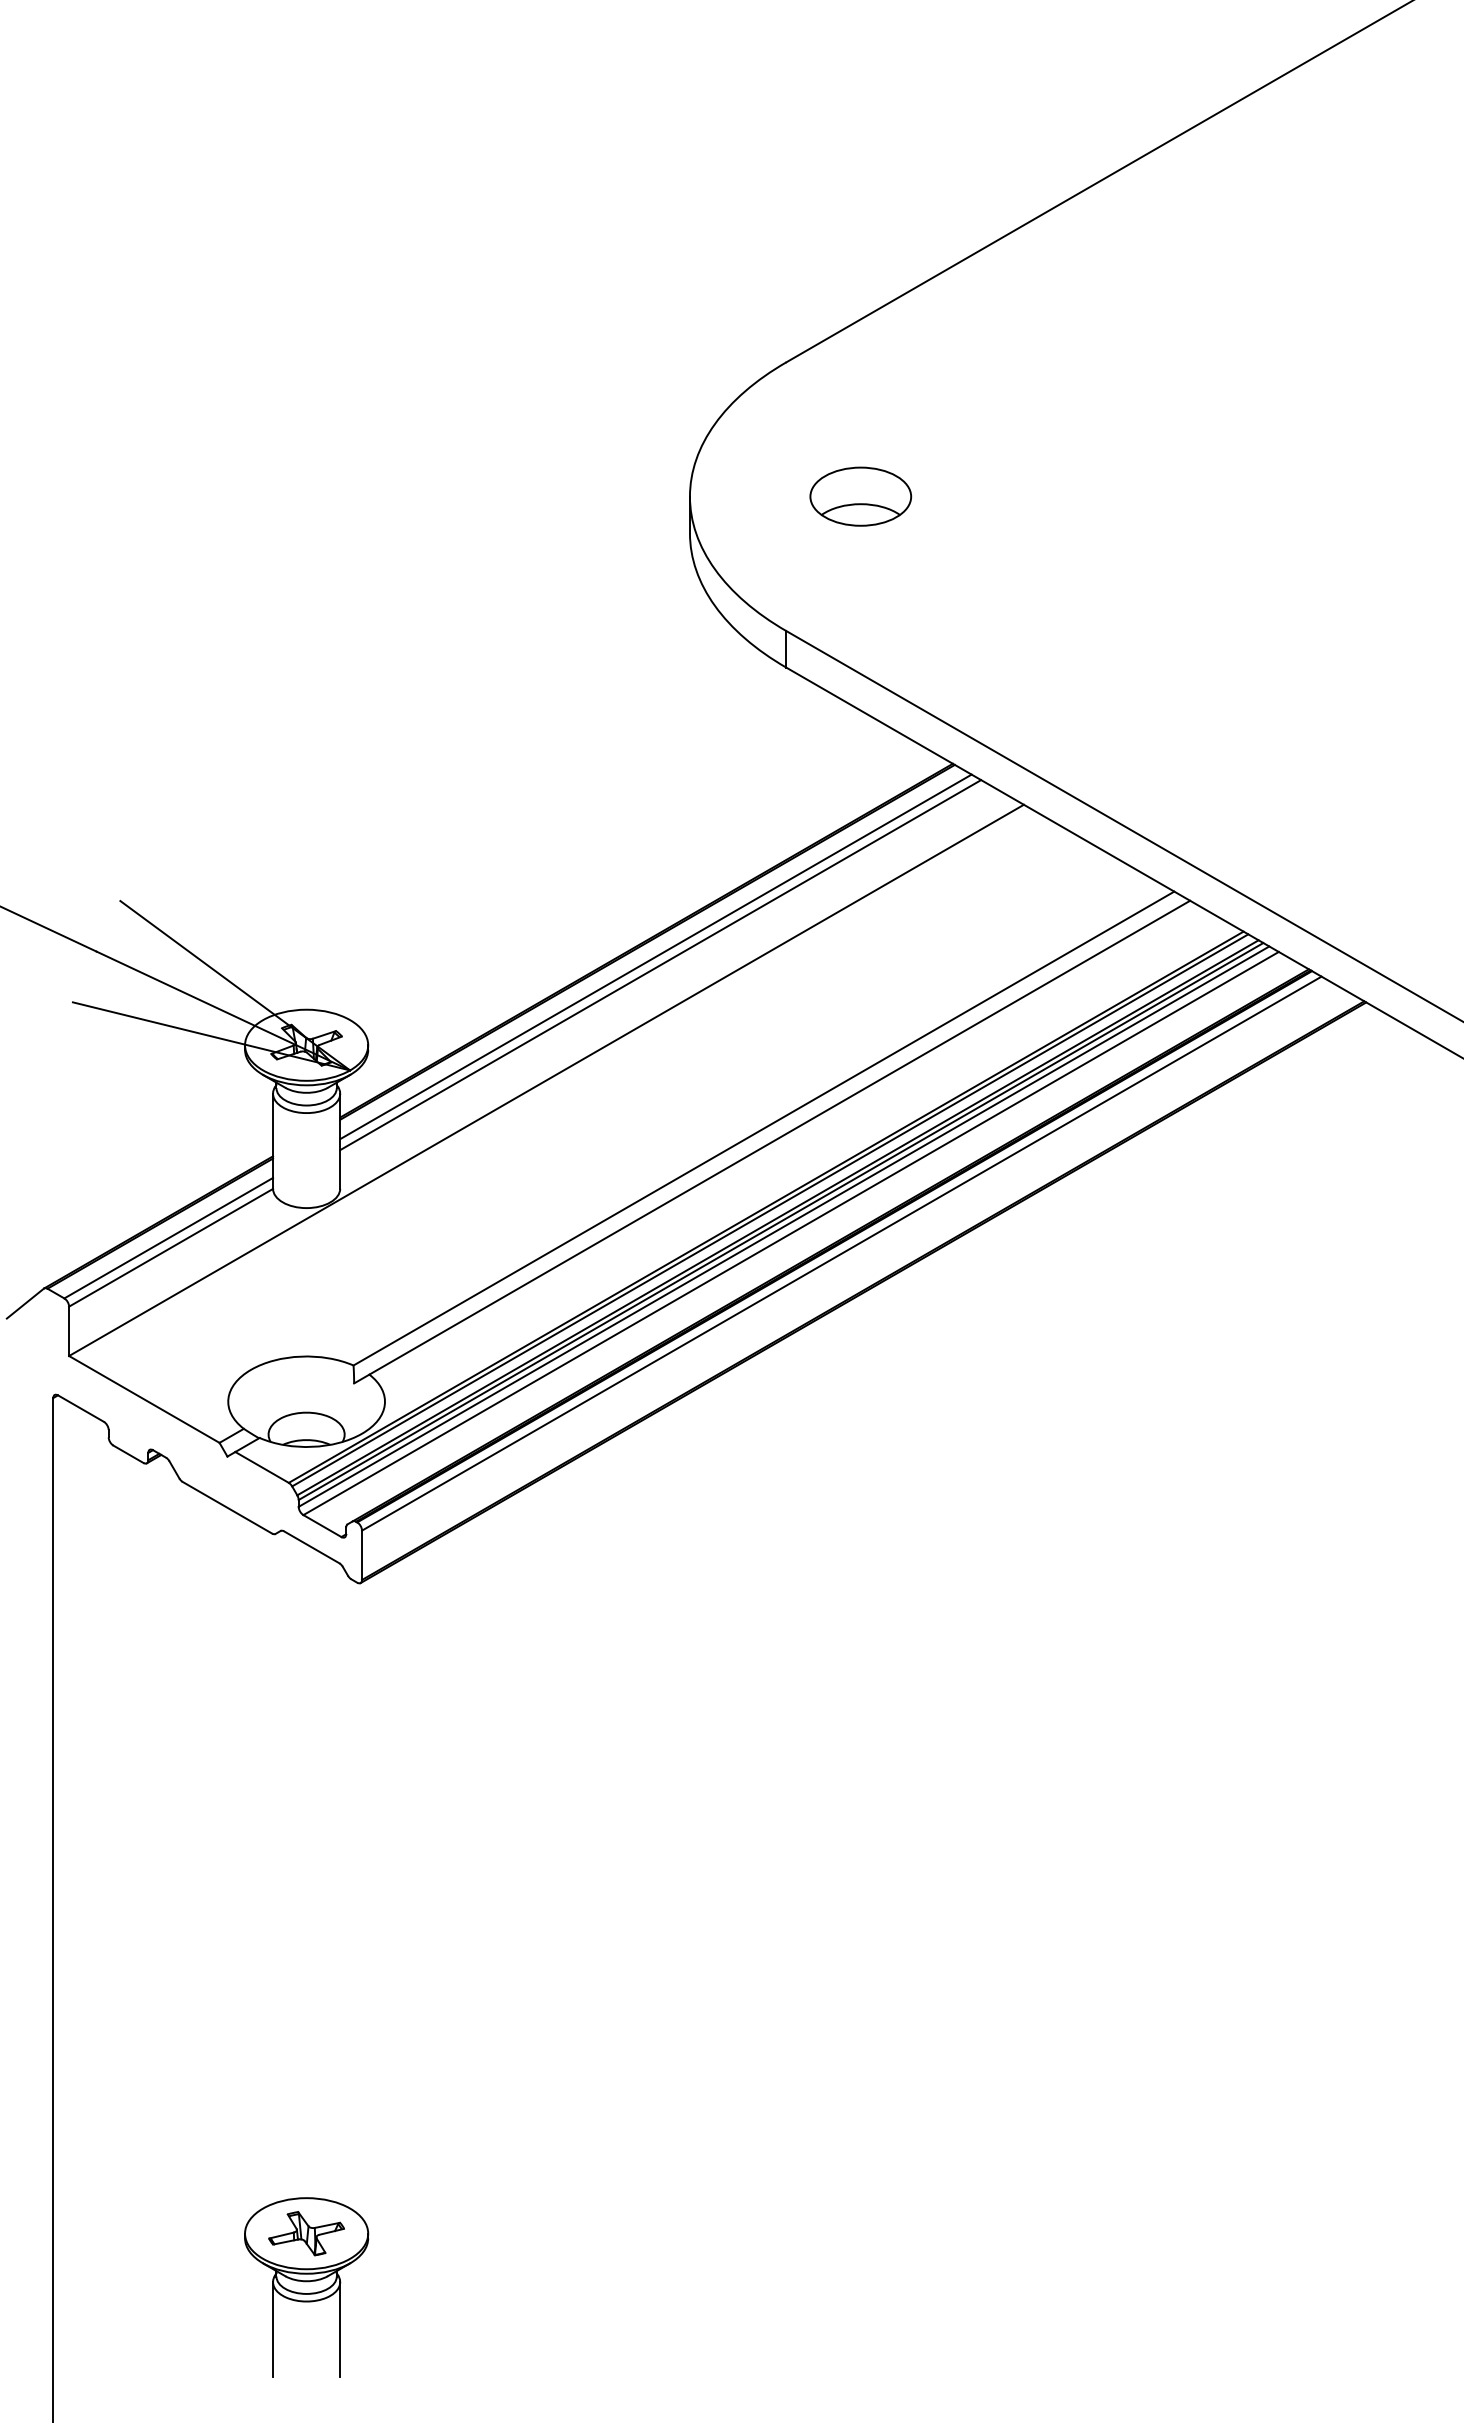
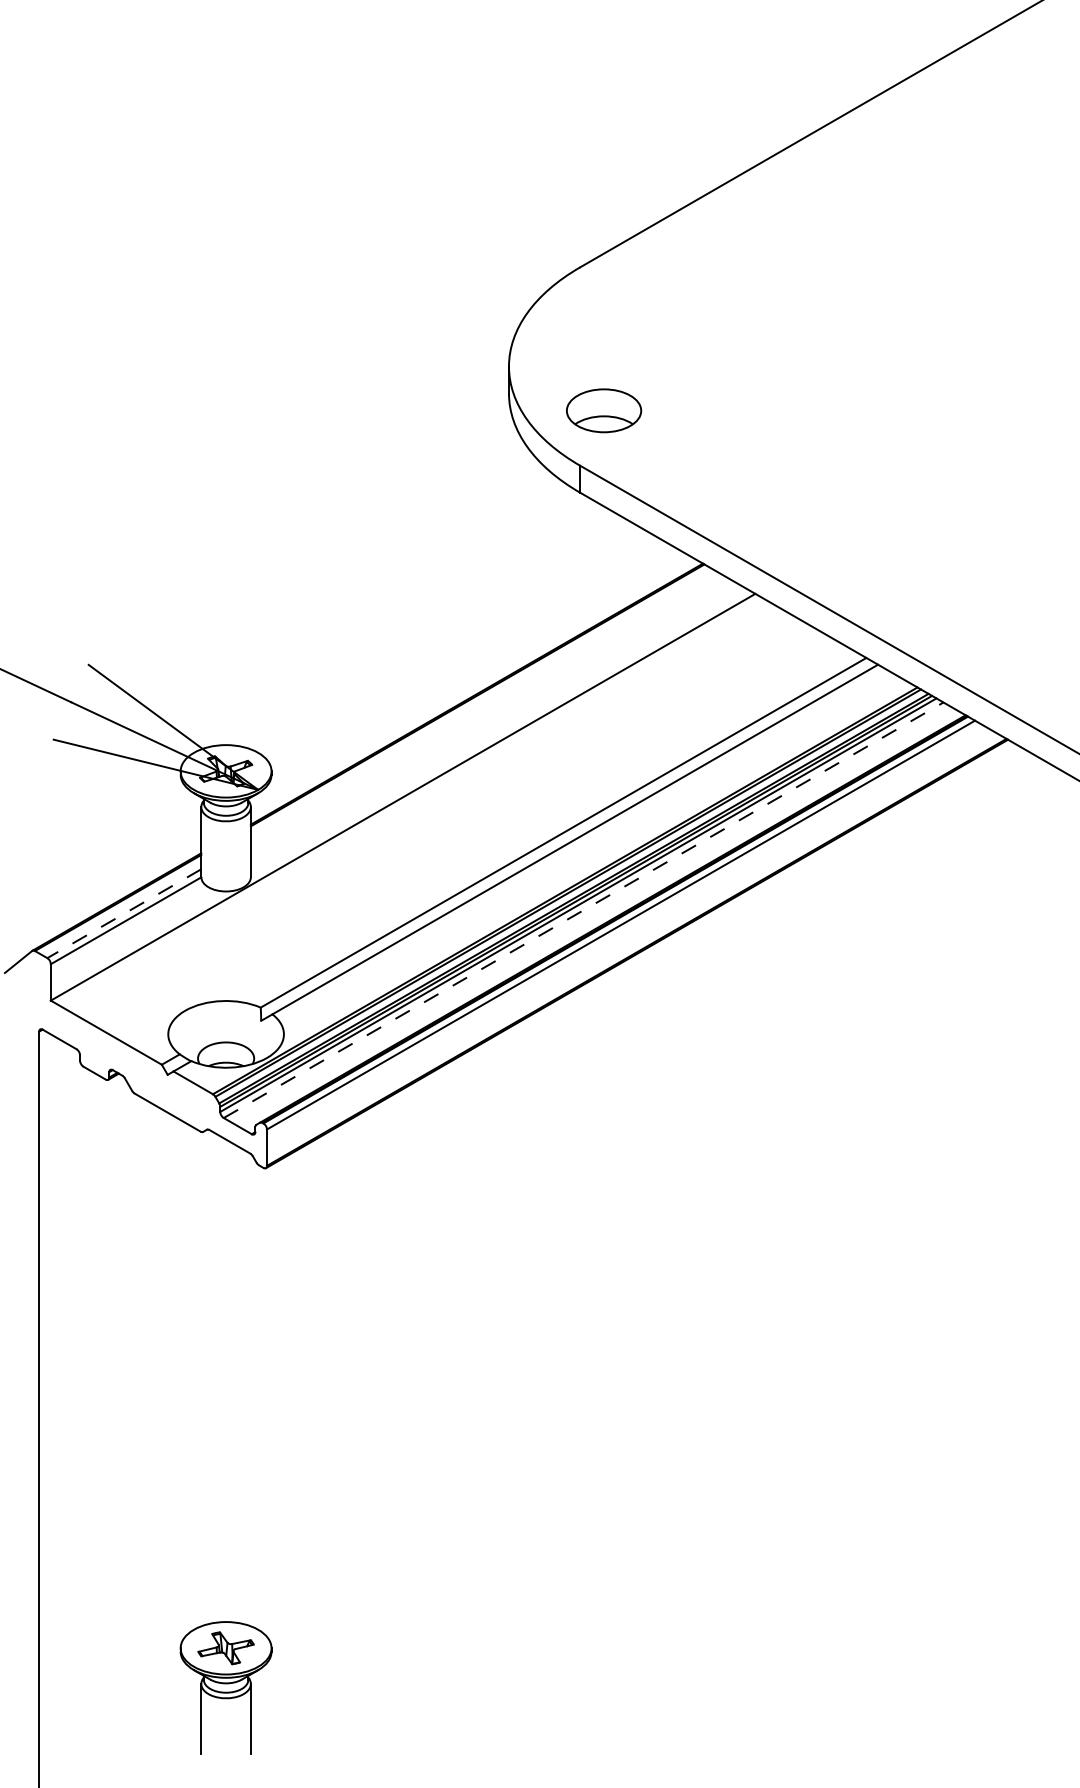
part: (860, 496) -> (603, 410), moved
line: (655, 956) -> (483, 705), removed
line: (660, 965) -> (487, 712), removed
line: (791, 1233) -> (583, 910), solid -> dashed
line: (168, 1238) -> (124, 913), solid -> dashed

